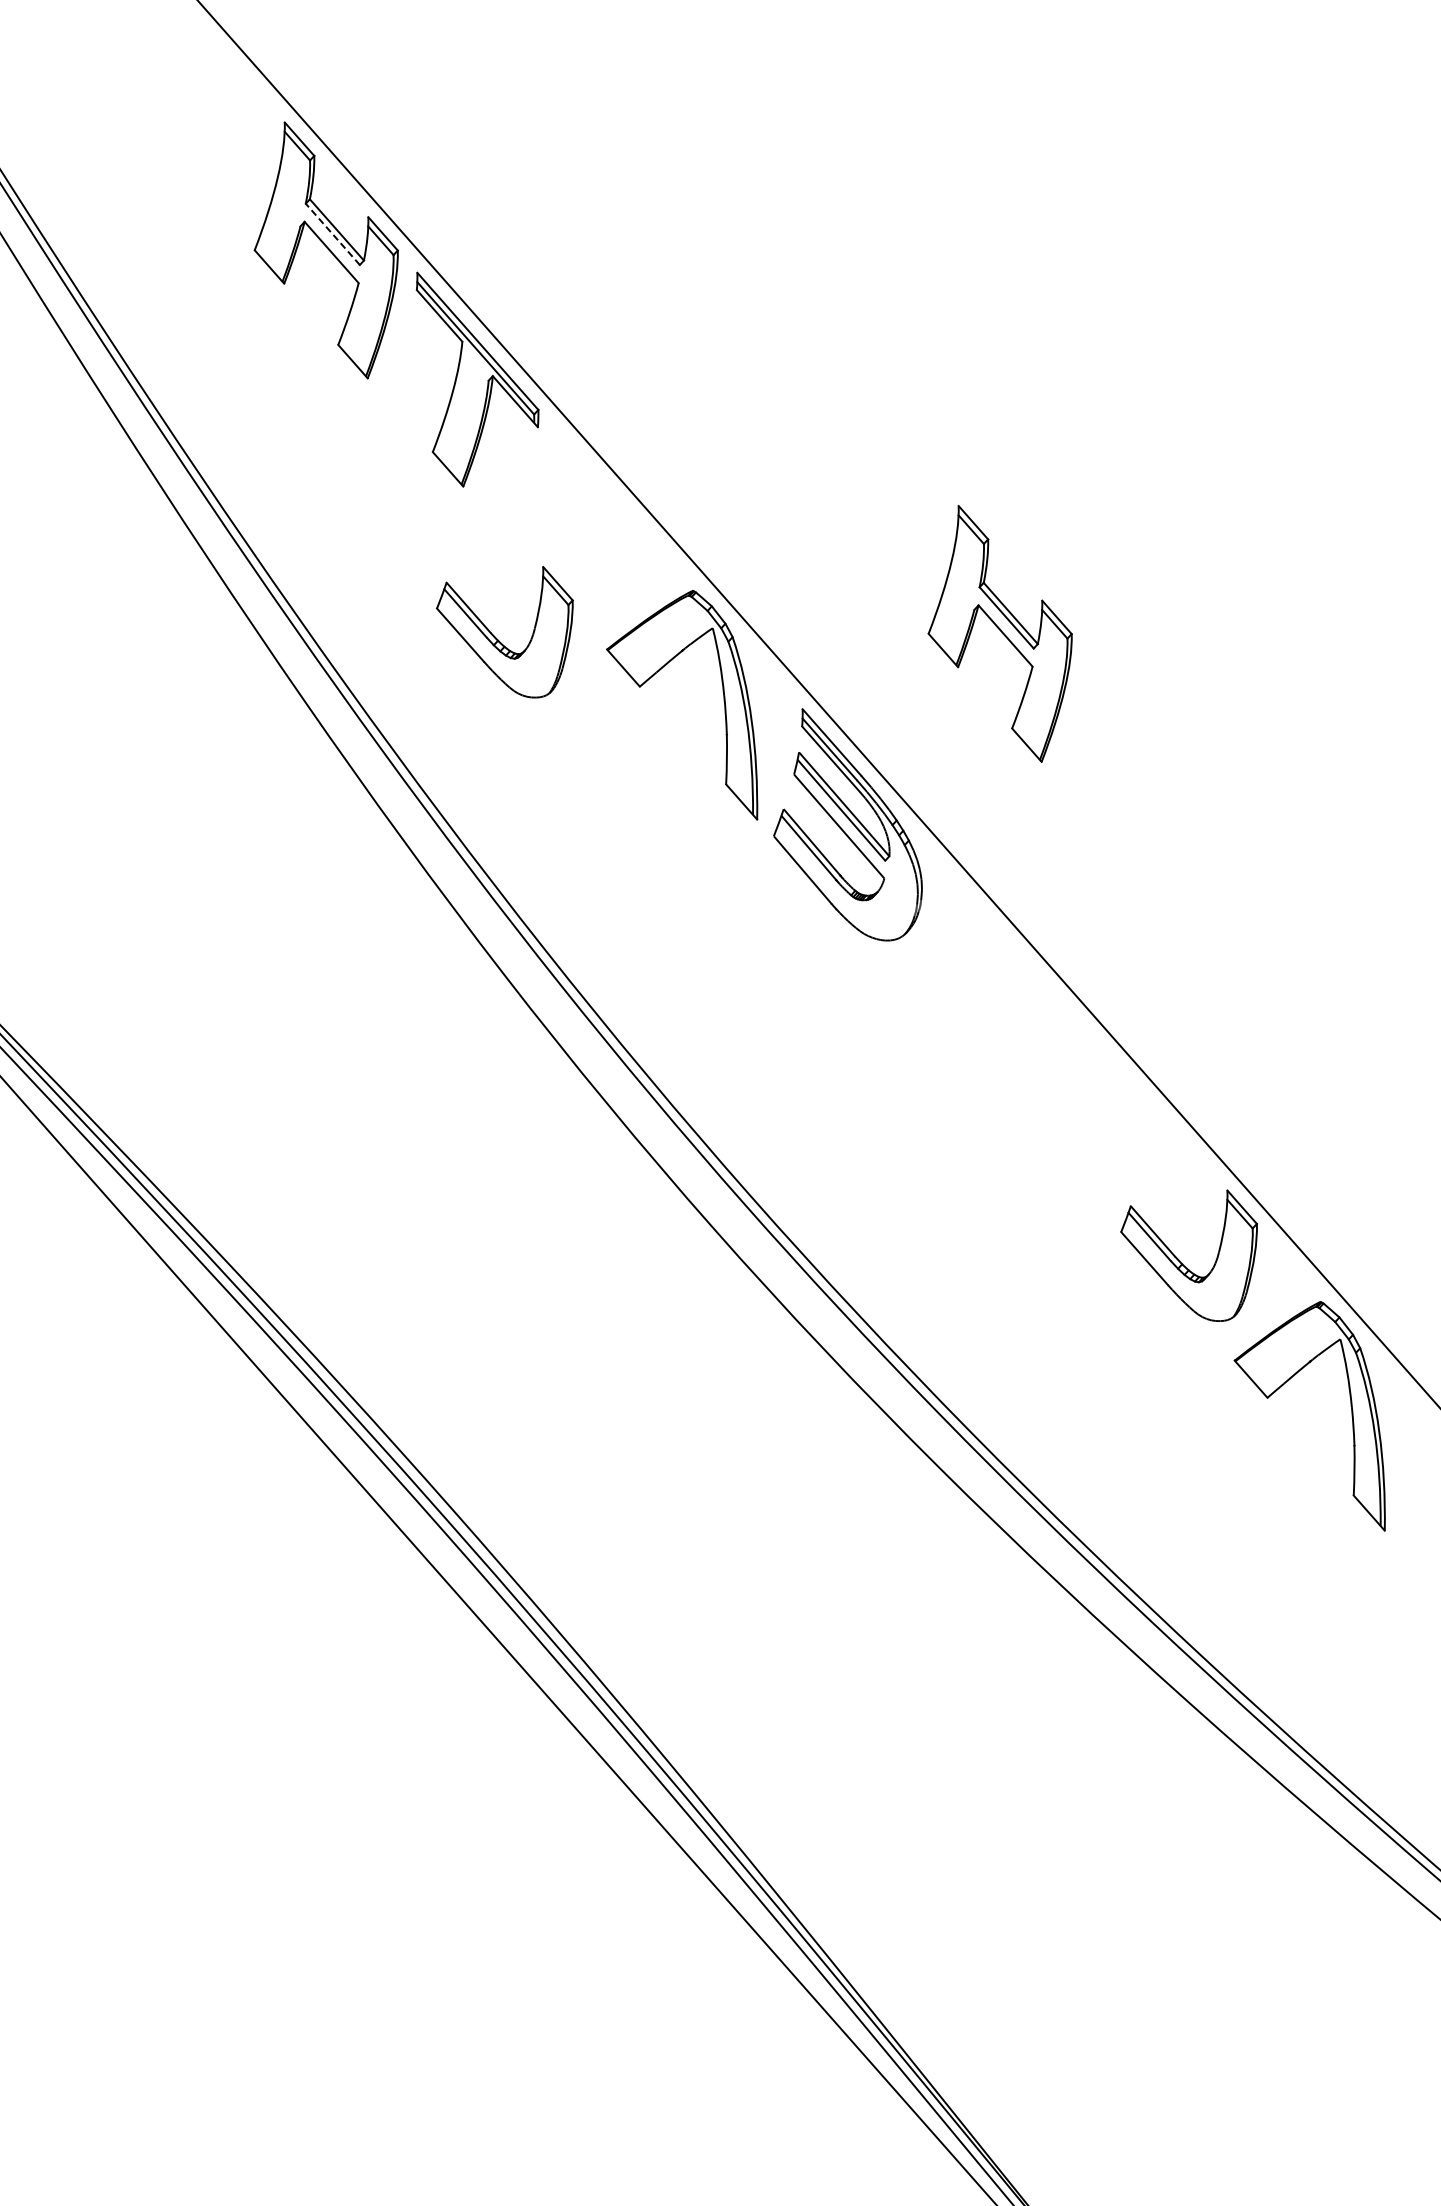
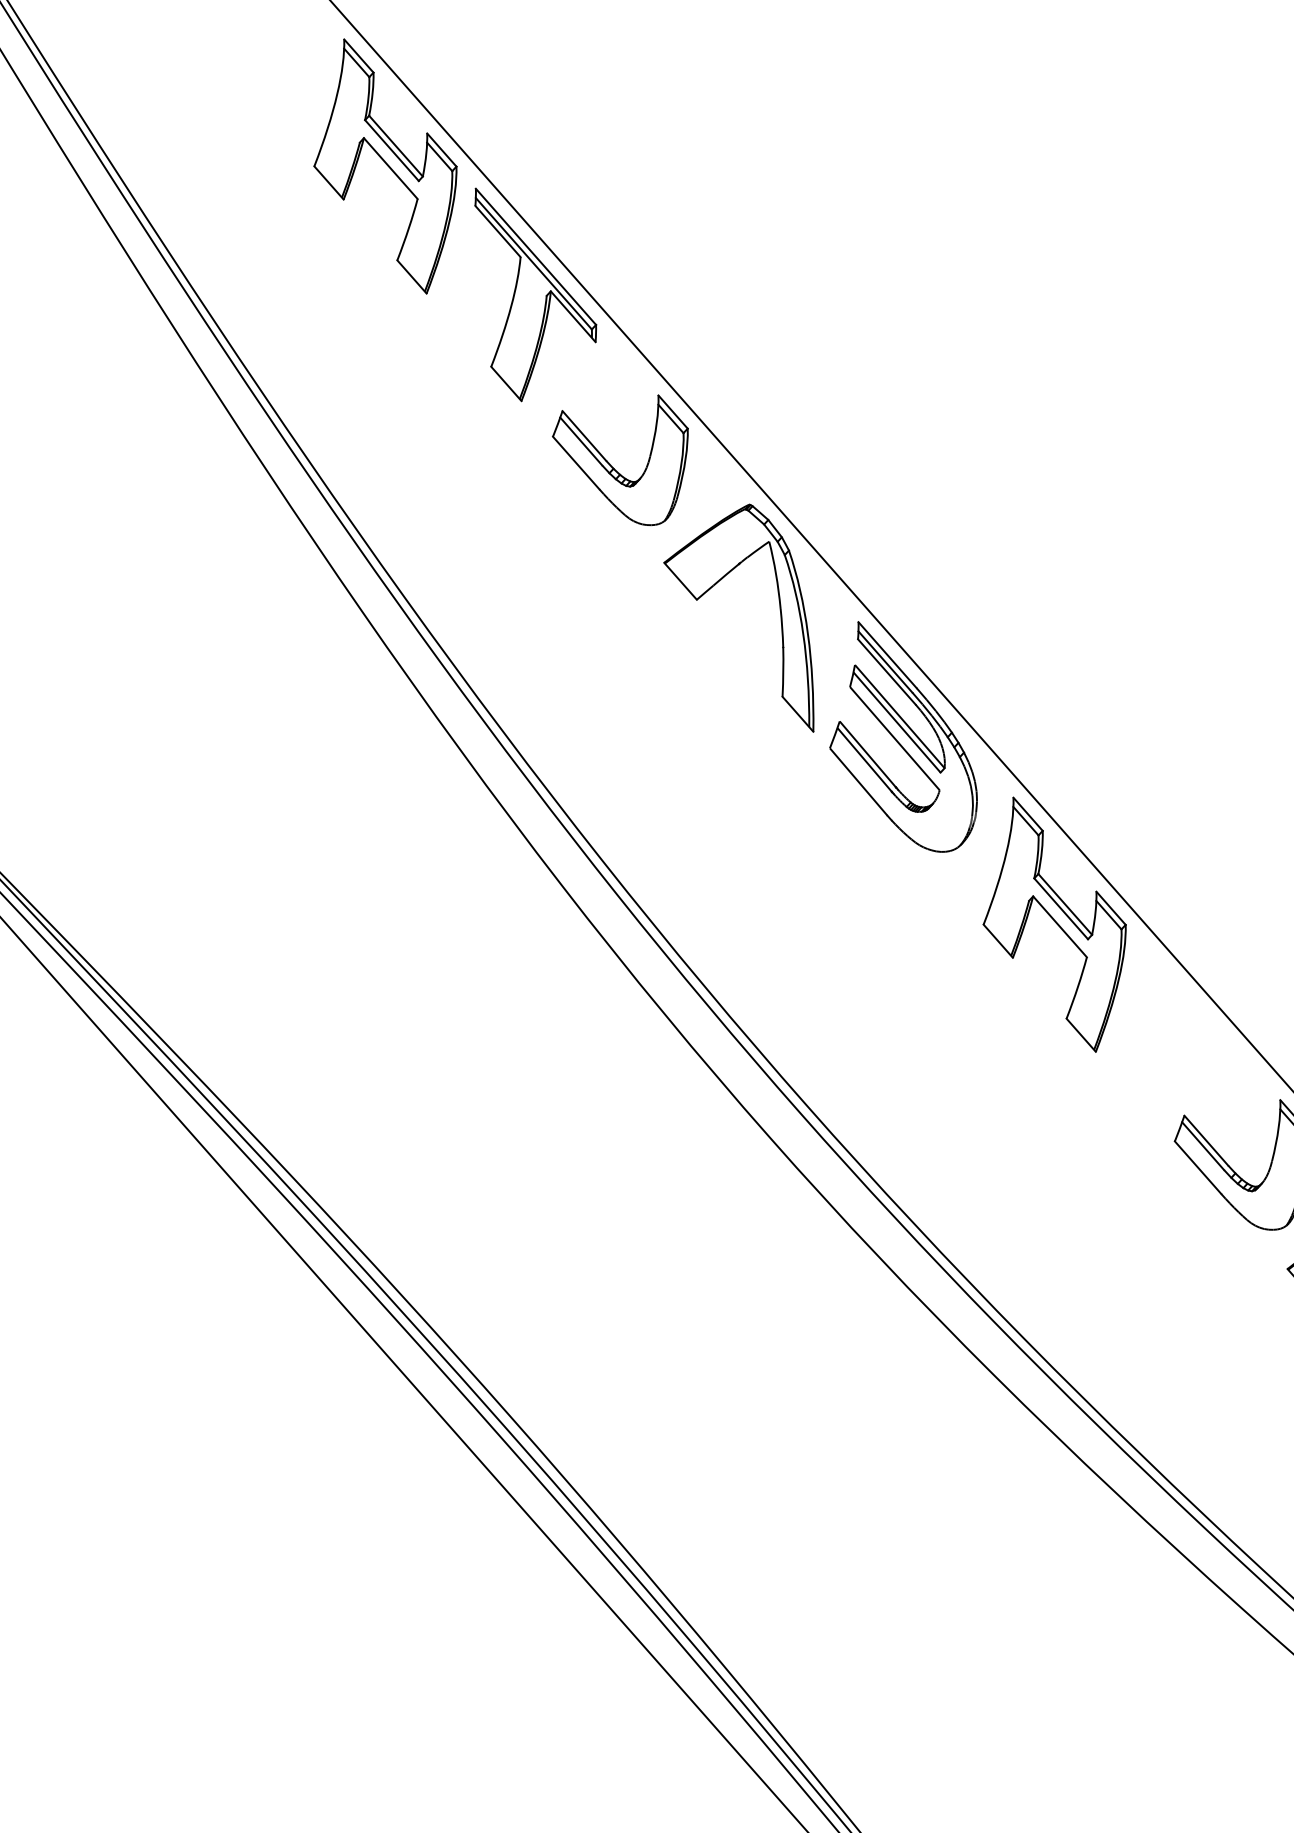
line: (332, 234) -> (391, 150), dashed -> solid
part: (999, 633) -> (1054, 924), moved
part: (497, 638) -> (613, 466), moved

